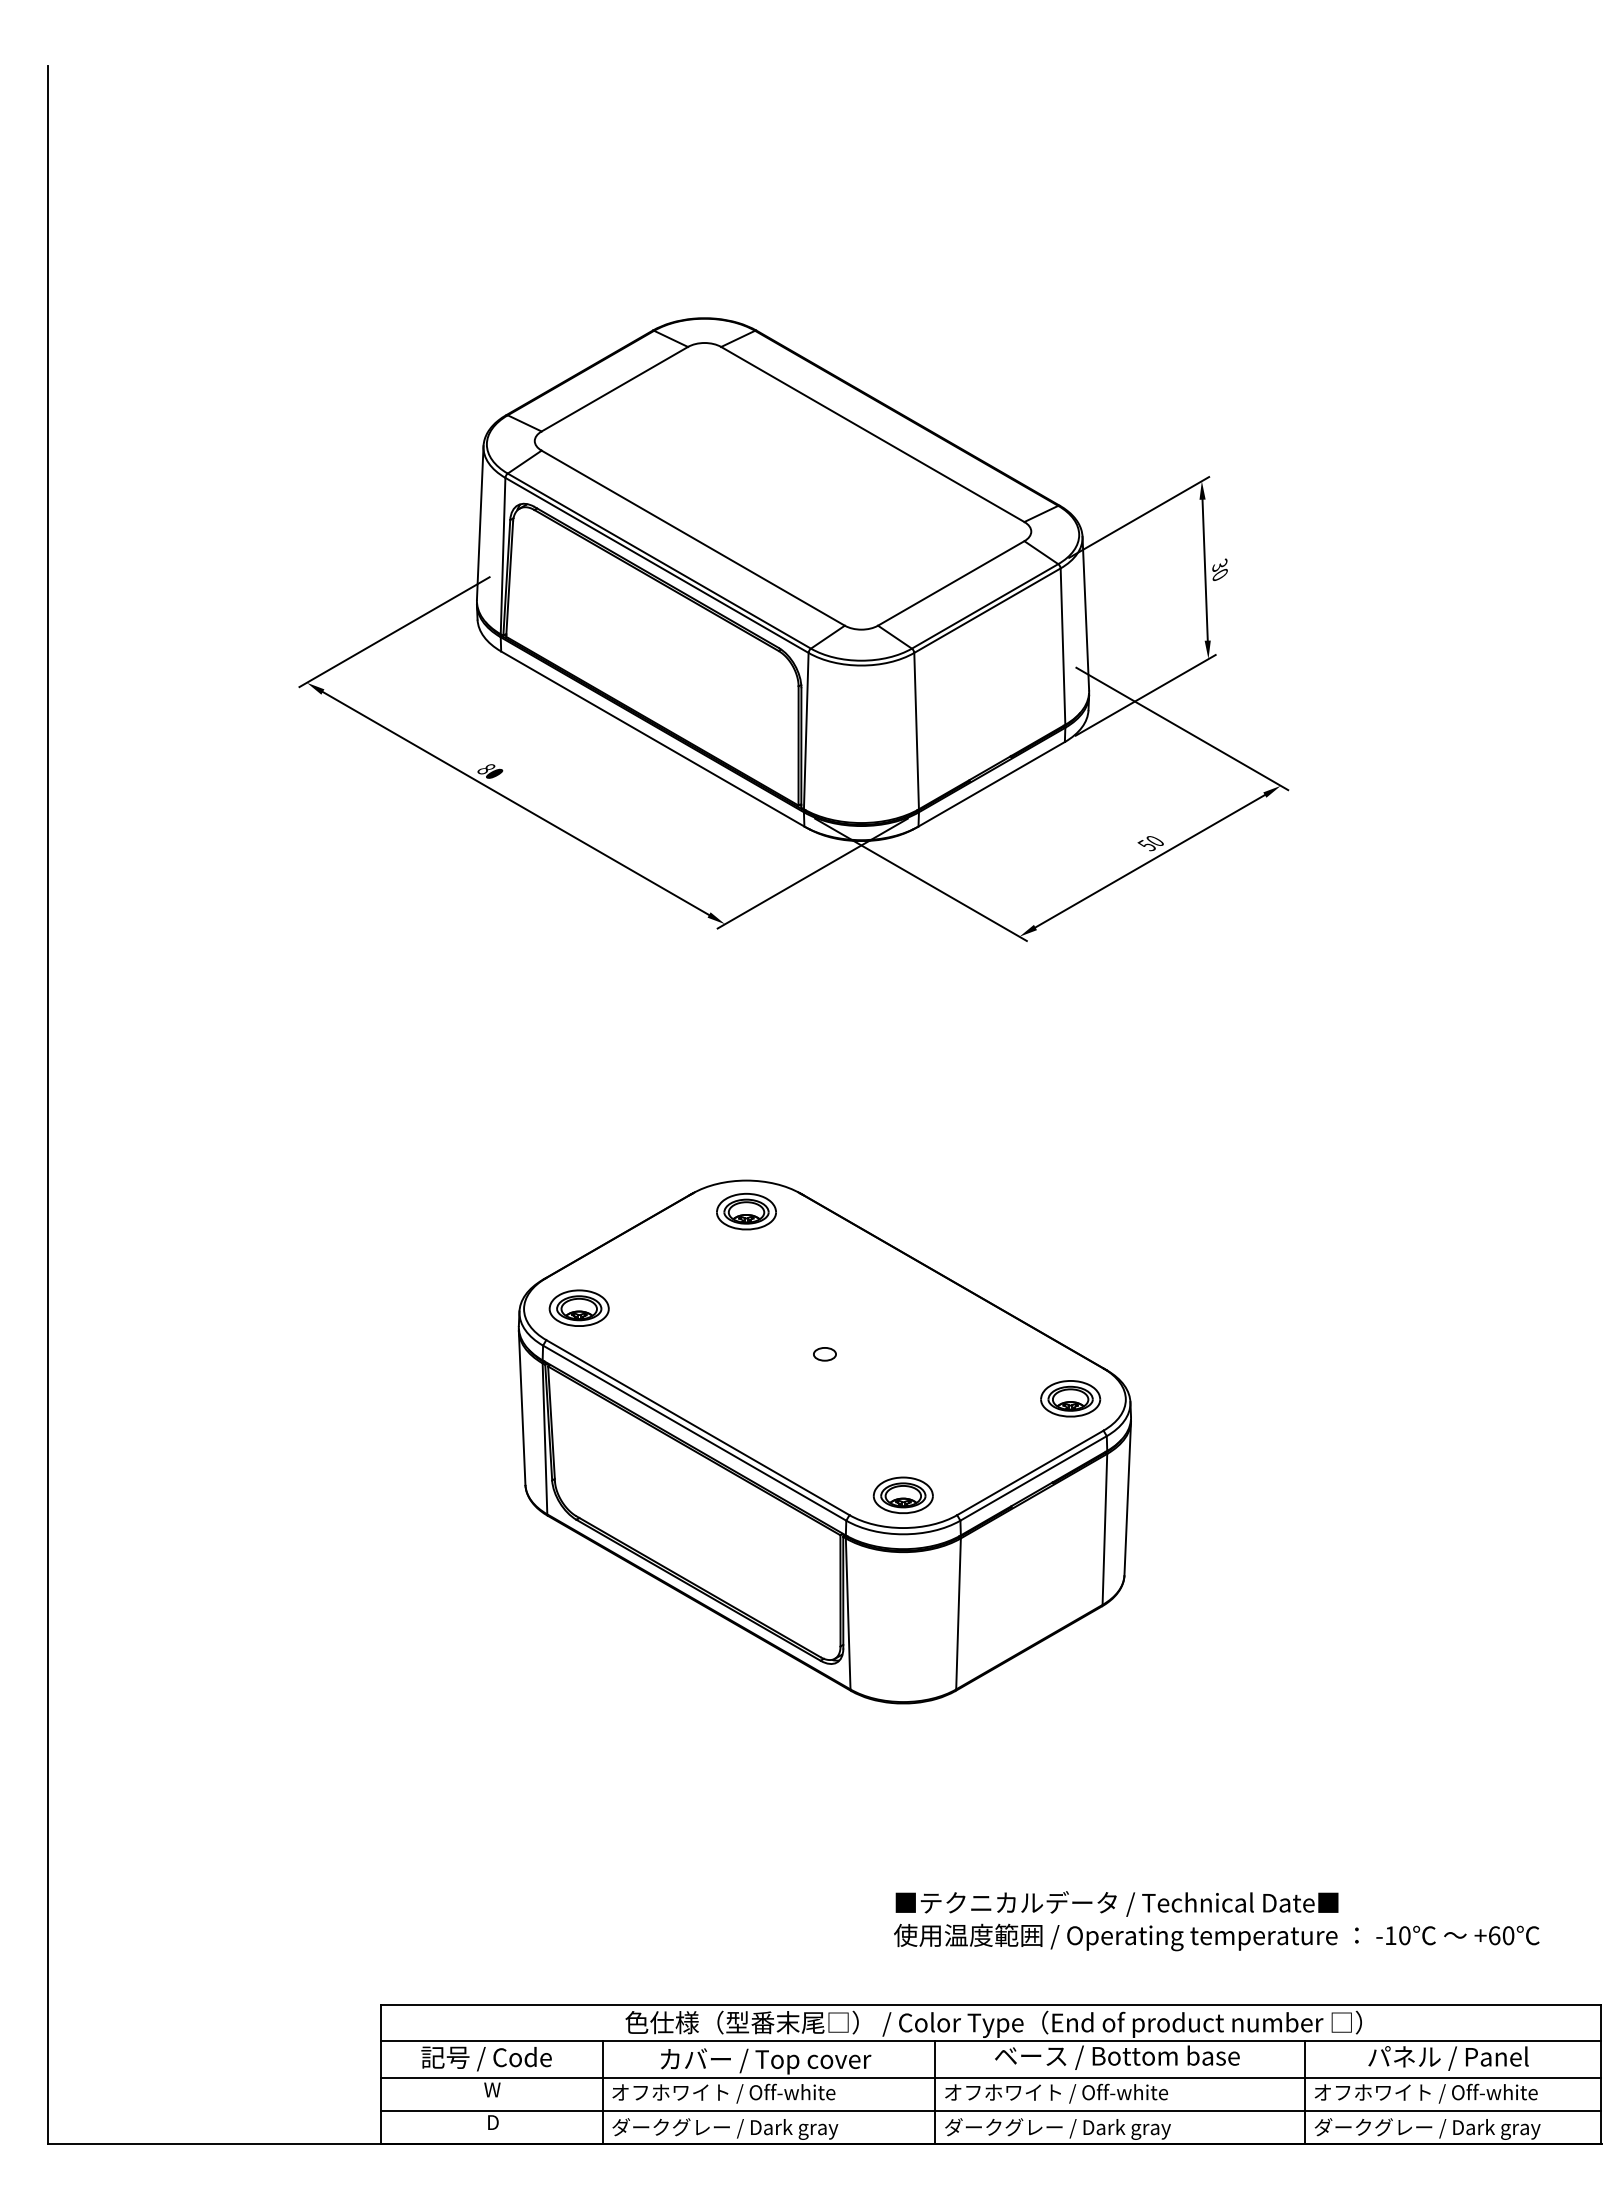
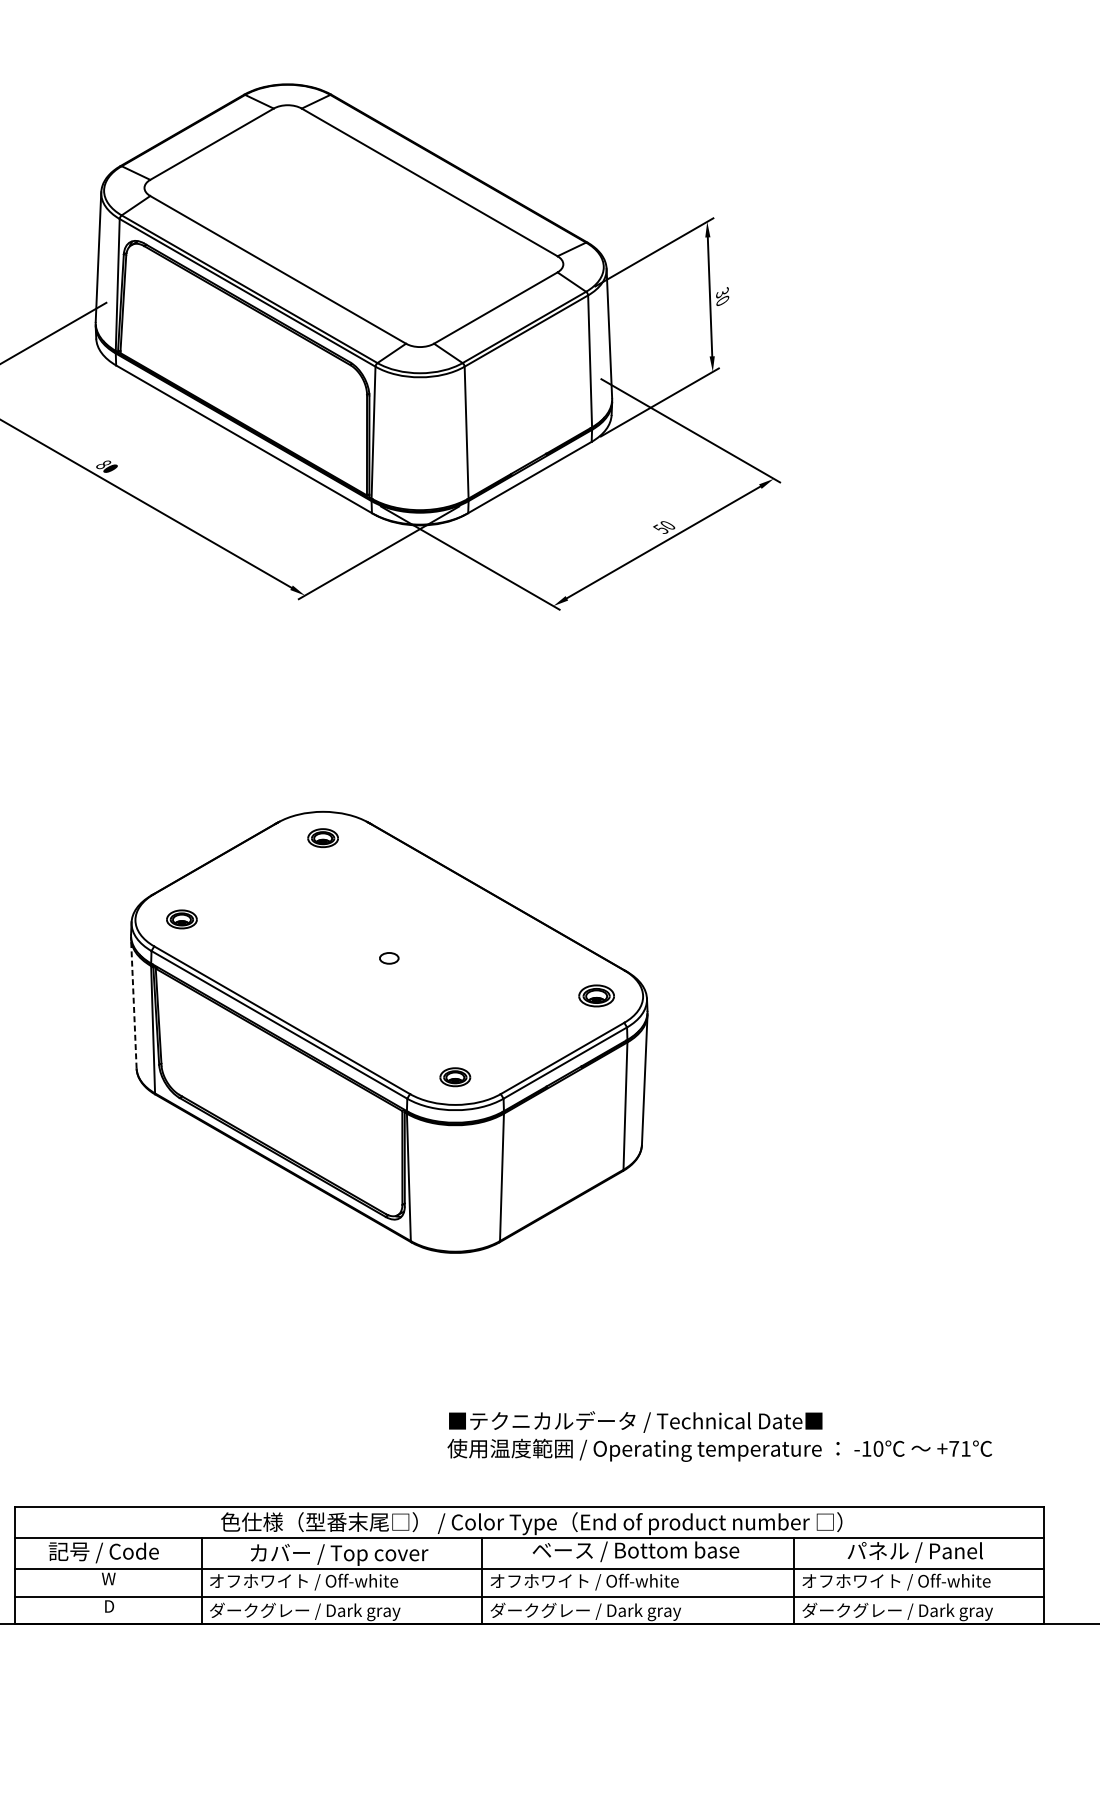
part: (746, 1211) -> (323, 837), size x0.6
part: (578, 1307) -> (181, 918), size x0.6
part: (1070, 1398) -> (596, 995), size x0.7
line: (522, 1408) -> (134, 1004), solid -> dashed
part: (902, 1494) -> (454, 1076), size x0.6
text: (1501, 1935) -> (960, 1448), +60 -> +71

